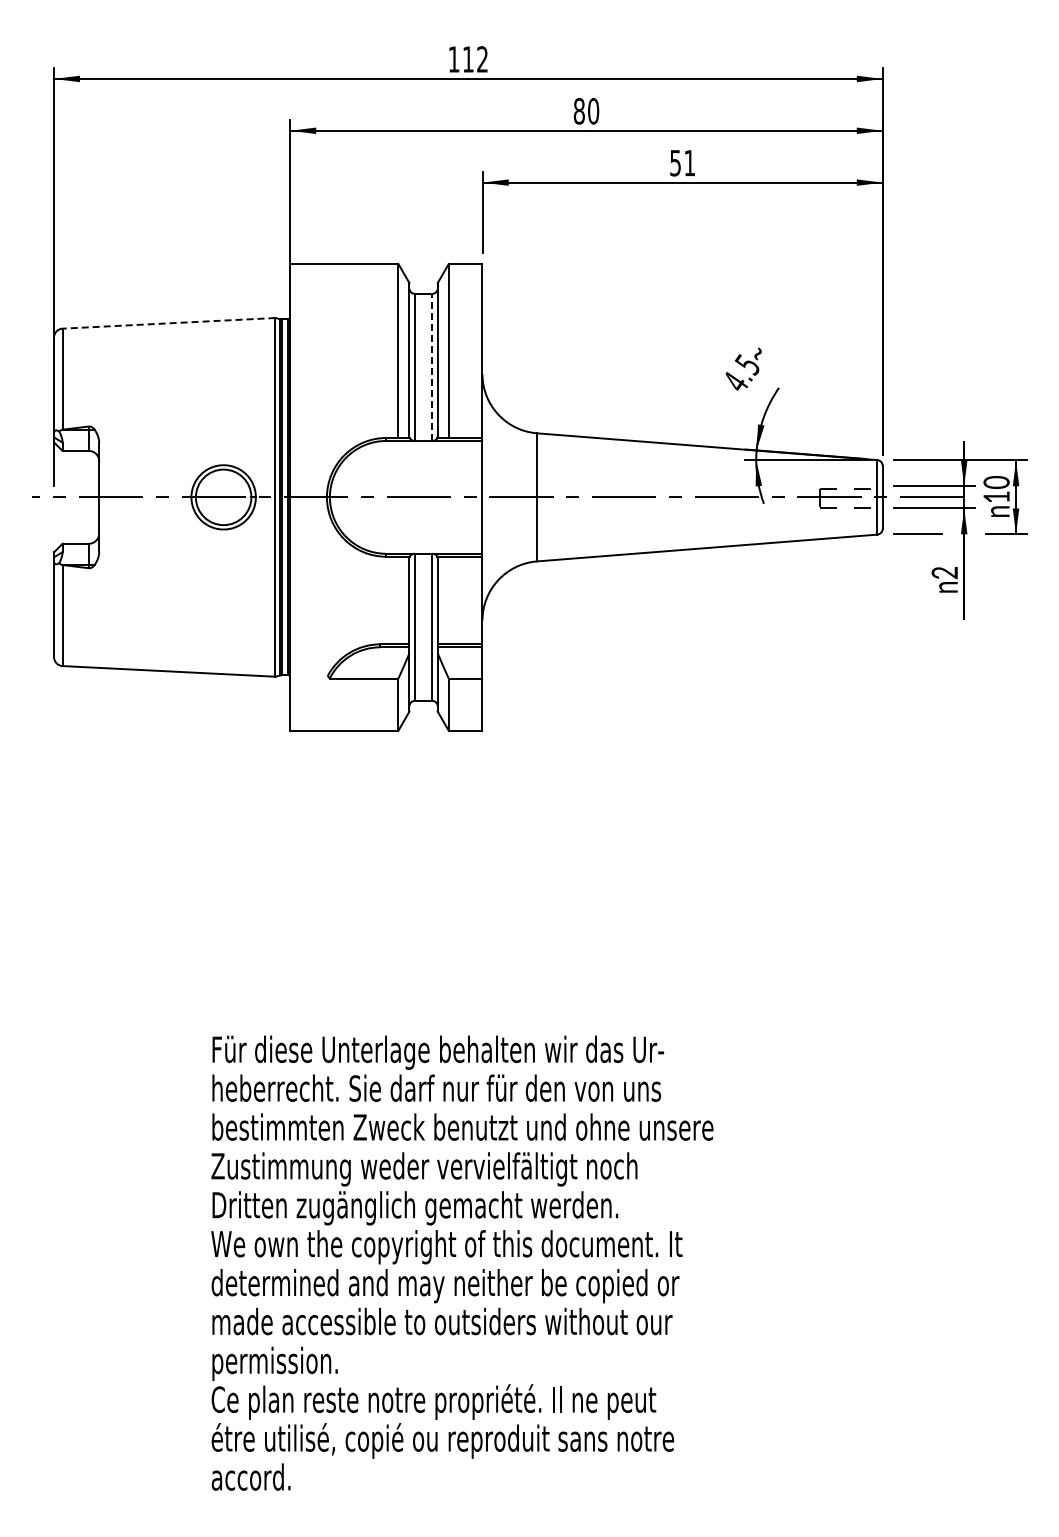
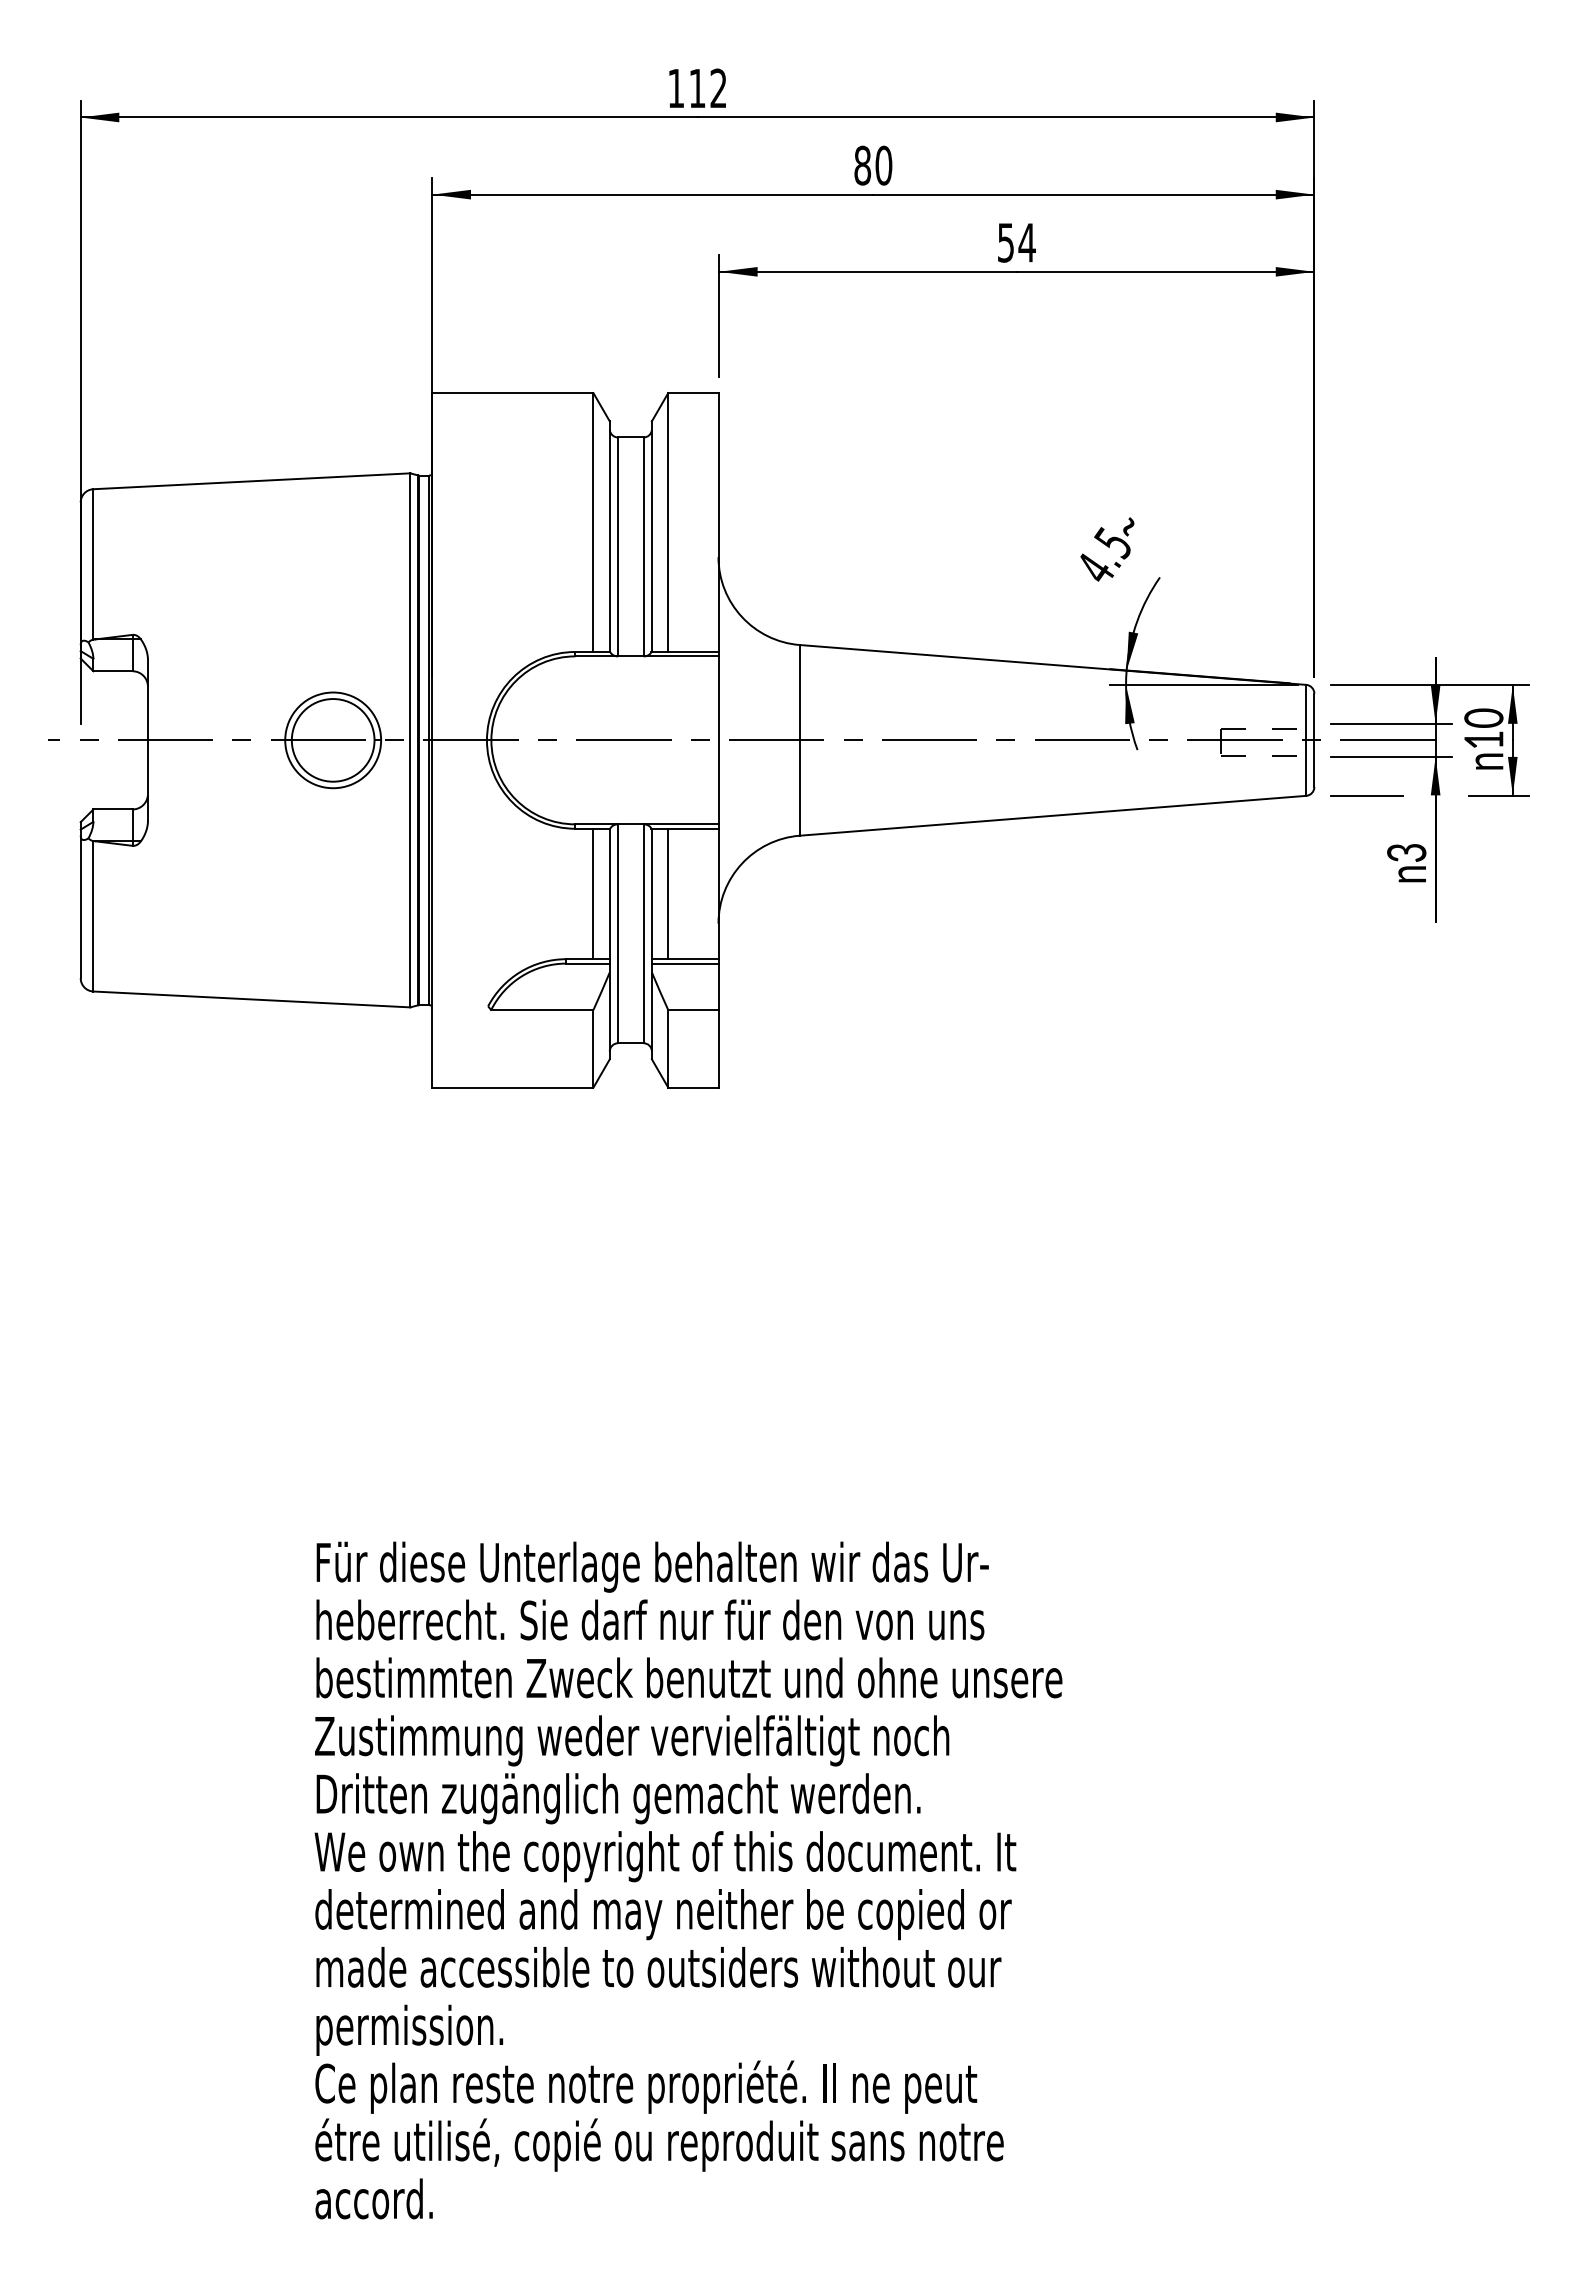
text: (689, 163) -> (1026, 243), 51 -> 54
line: (169, 323) -> (252, 481), dashed -> solid
line: (432, 367) -> (644, 547), dashed -> solid
text: (948, 572) -> (1412, 852), 2 -> 3
line: (398, 600) -> (593, 893), added
line: (448, 600) -> (667, 893), added

